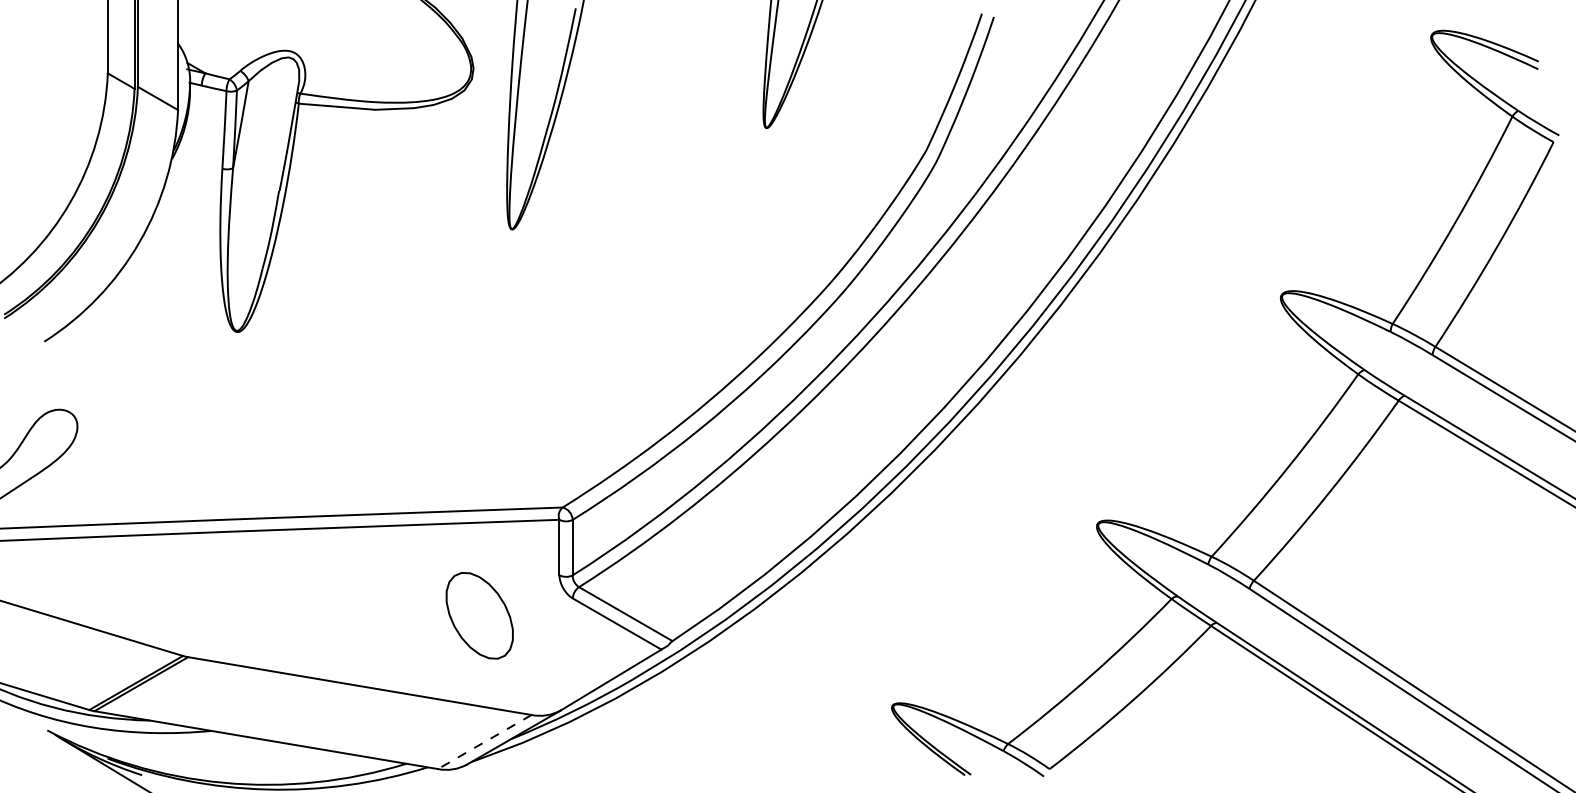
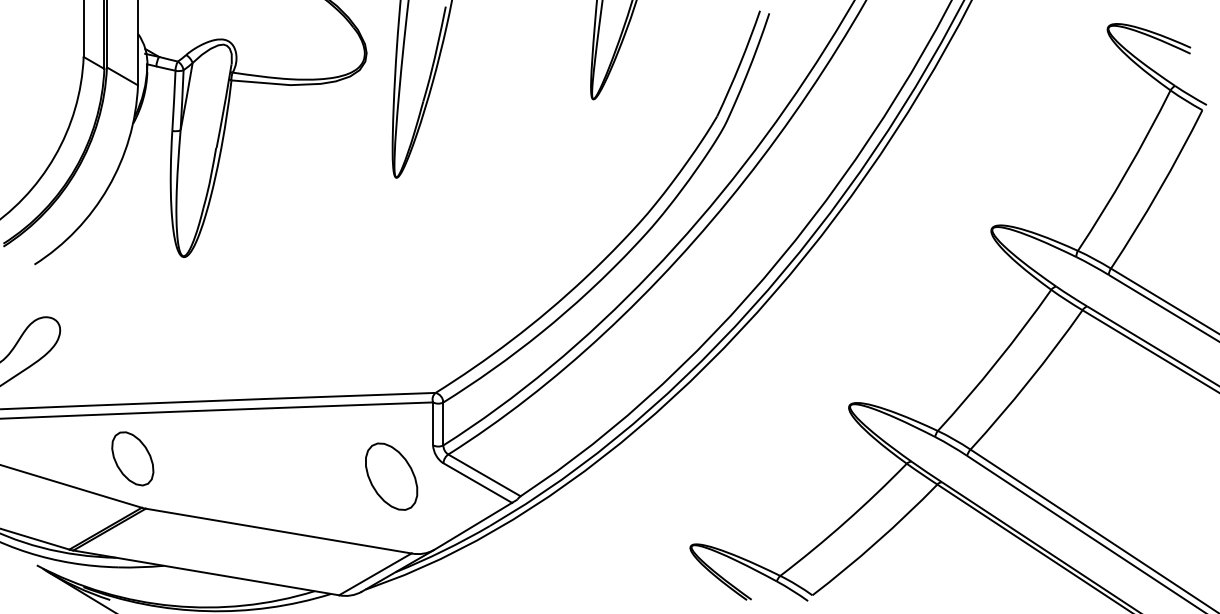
part: (170, 592) -> (132, 458), added
part: (479, 615) -> (391, 476), moved
line: (484, 742) -> (375, 574), dashed -> solid

